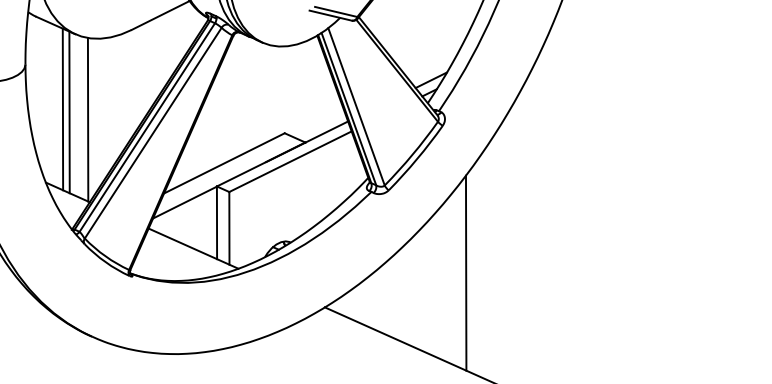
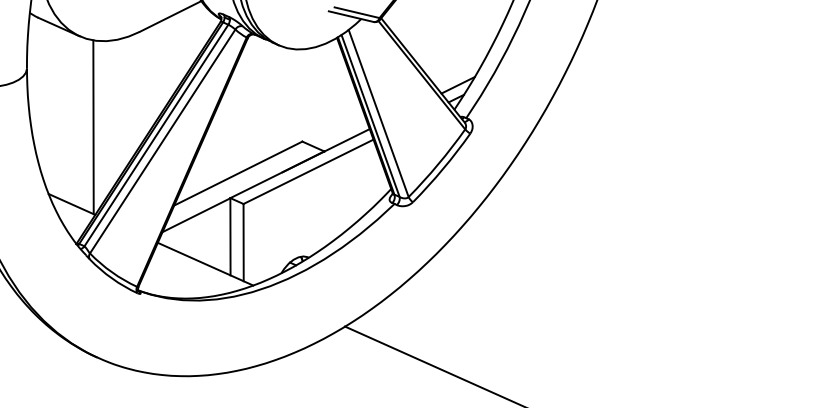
line: (62, 109) -> (66, 116), removed
line: (69, 112) -> (73, 119), removed
line: (465, 272) -> (494, 289), removed

